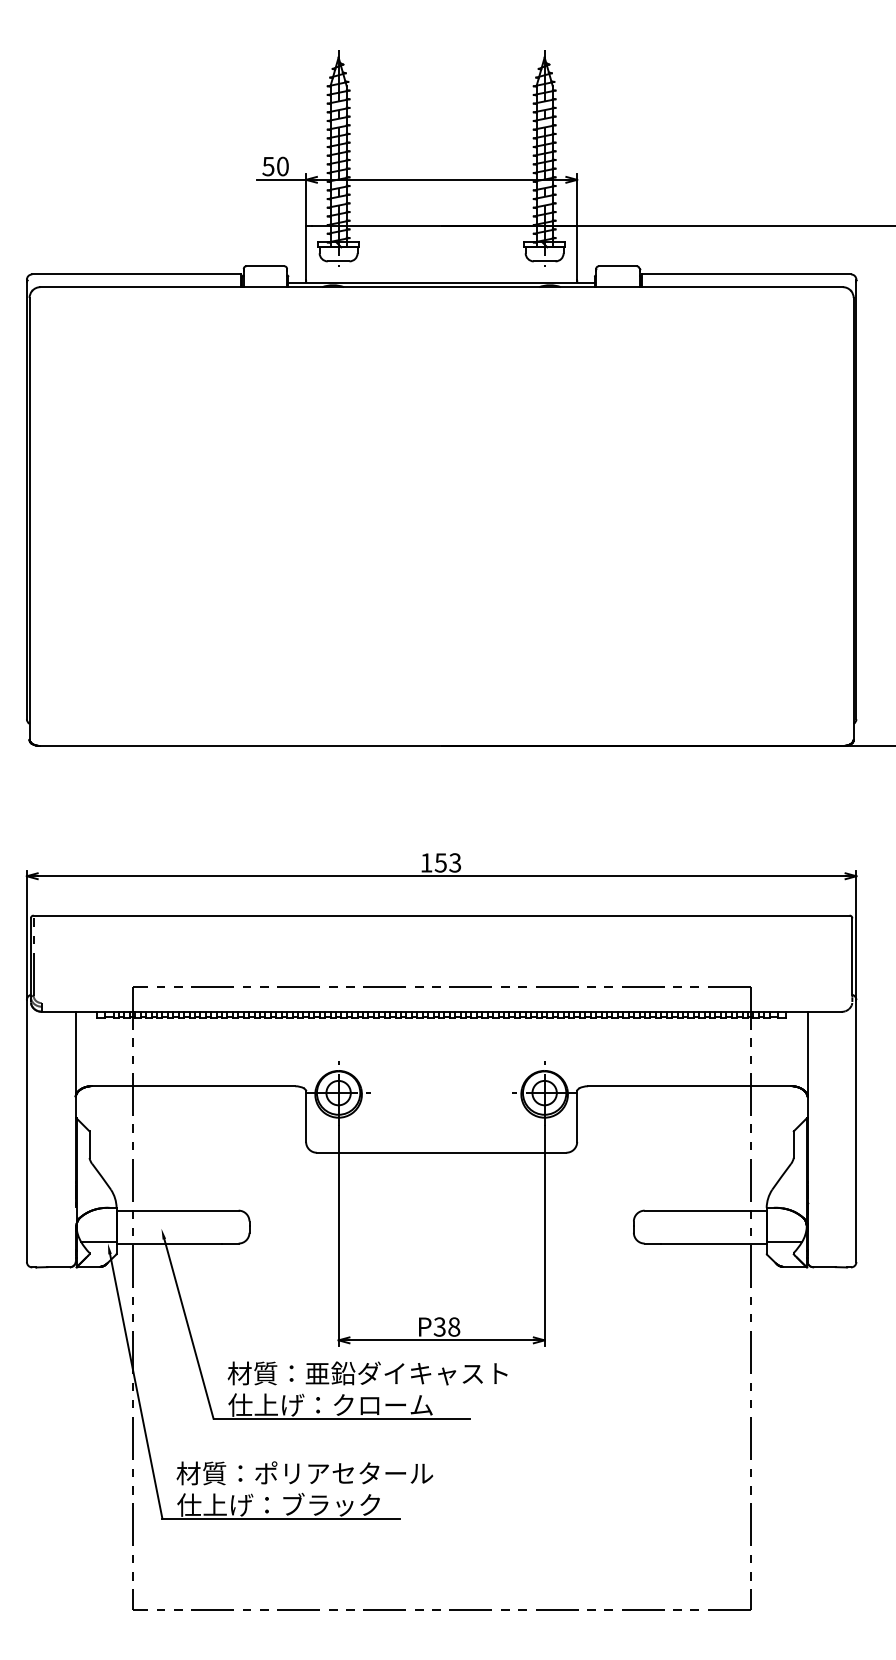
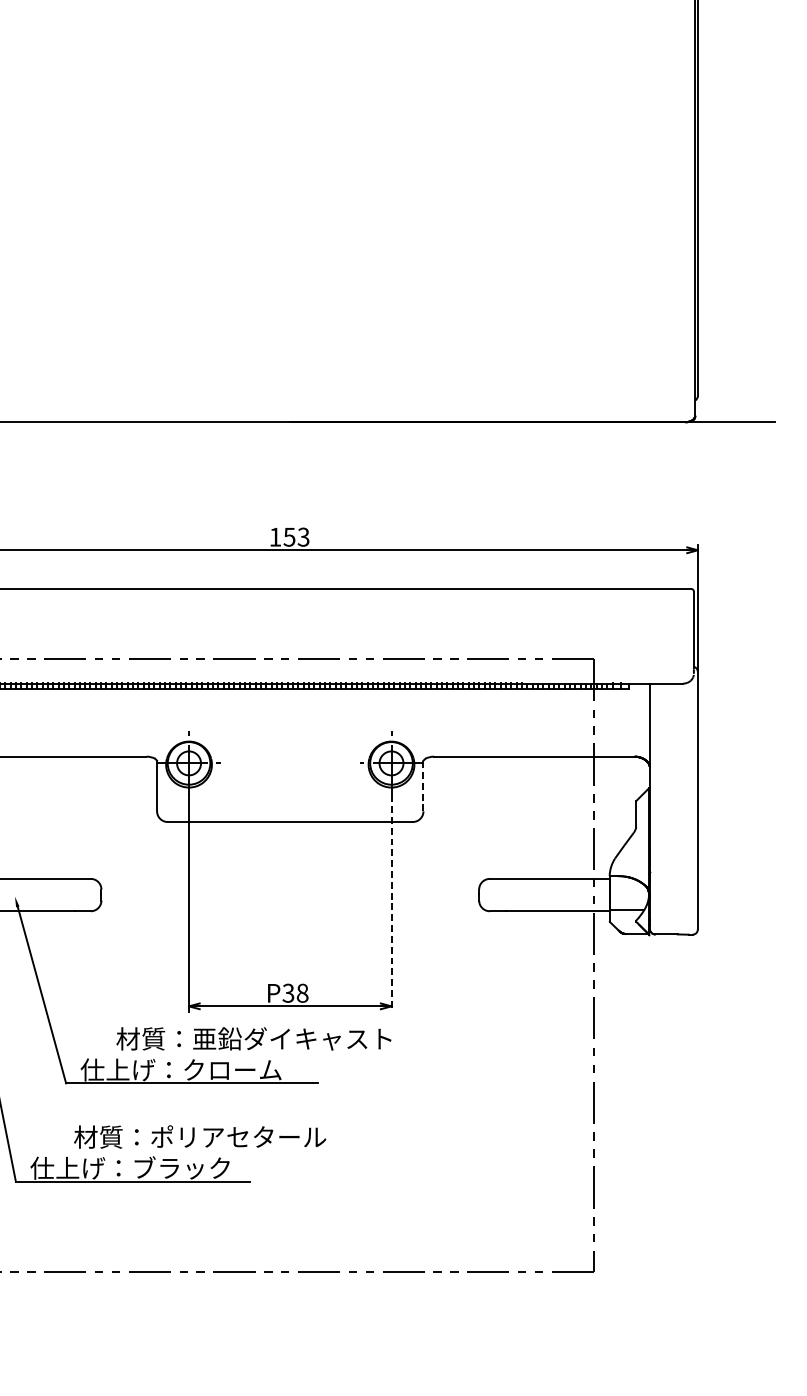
line: (577, 1116) -> (423, 786), solid -> dashed
line: (544, 1236) -> (391, 904), solid -> dashed
text: (367, 1373) -> (253, 1038), moved
text: (304, 1473) -> (199, 1137), moved

